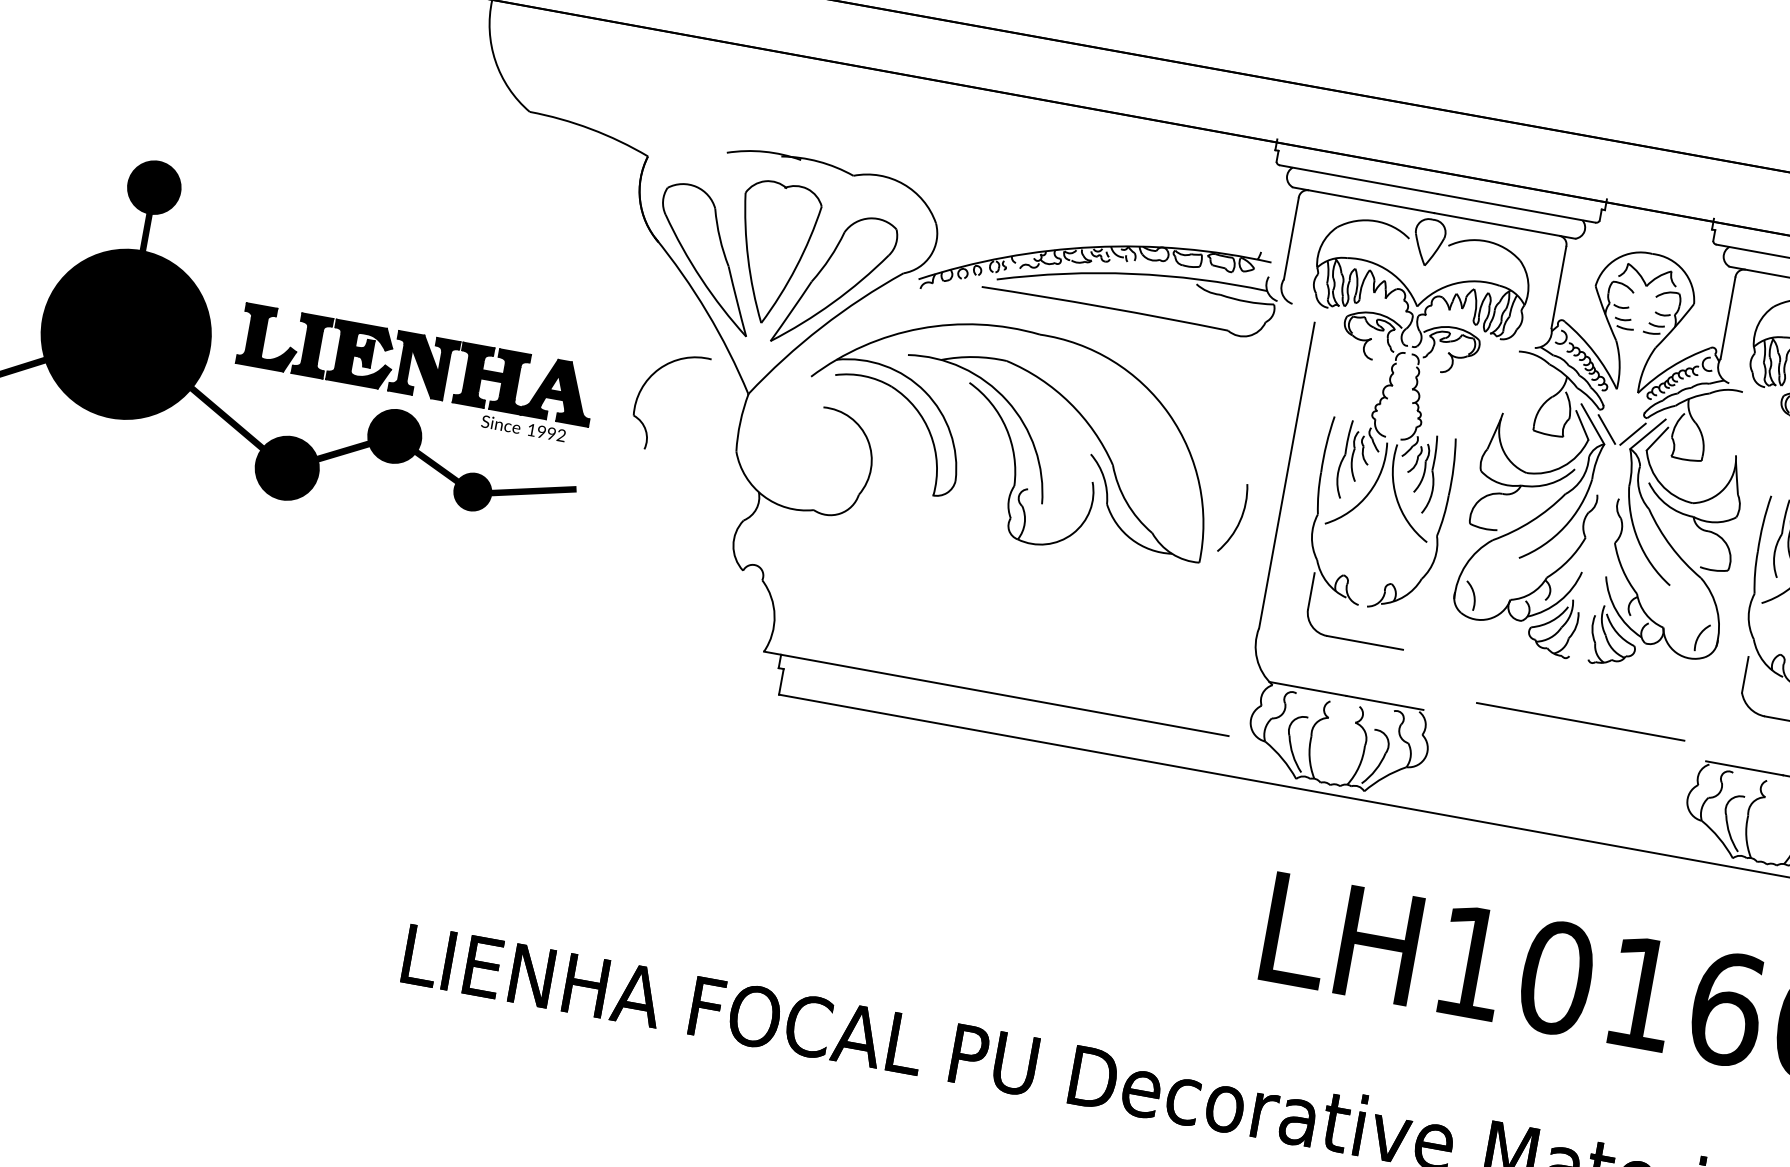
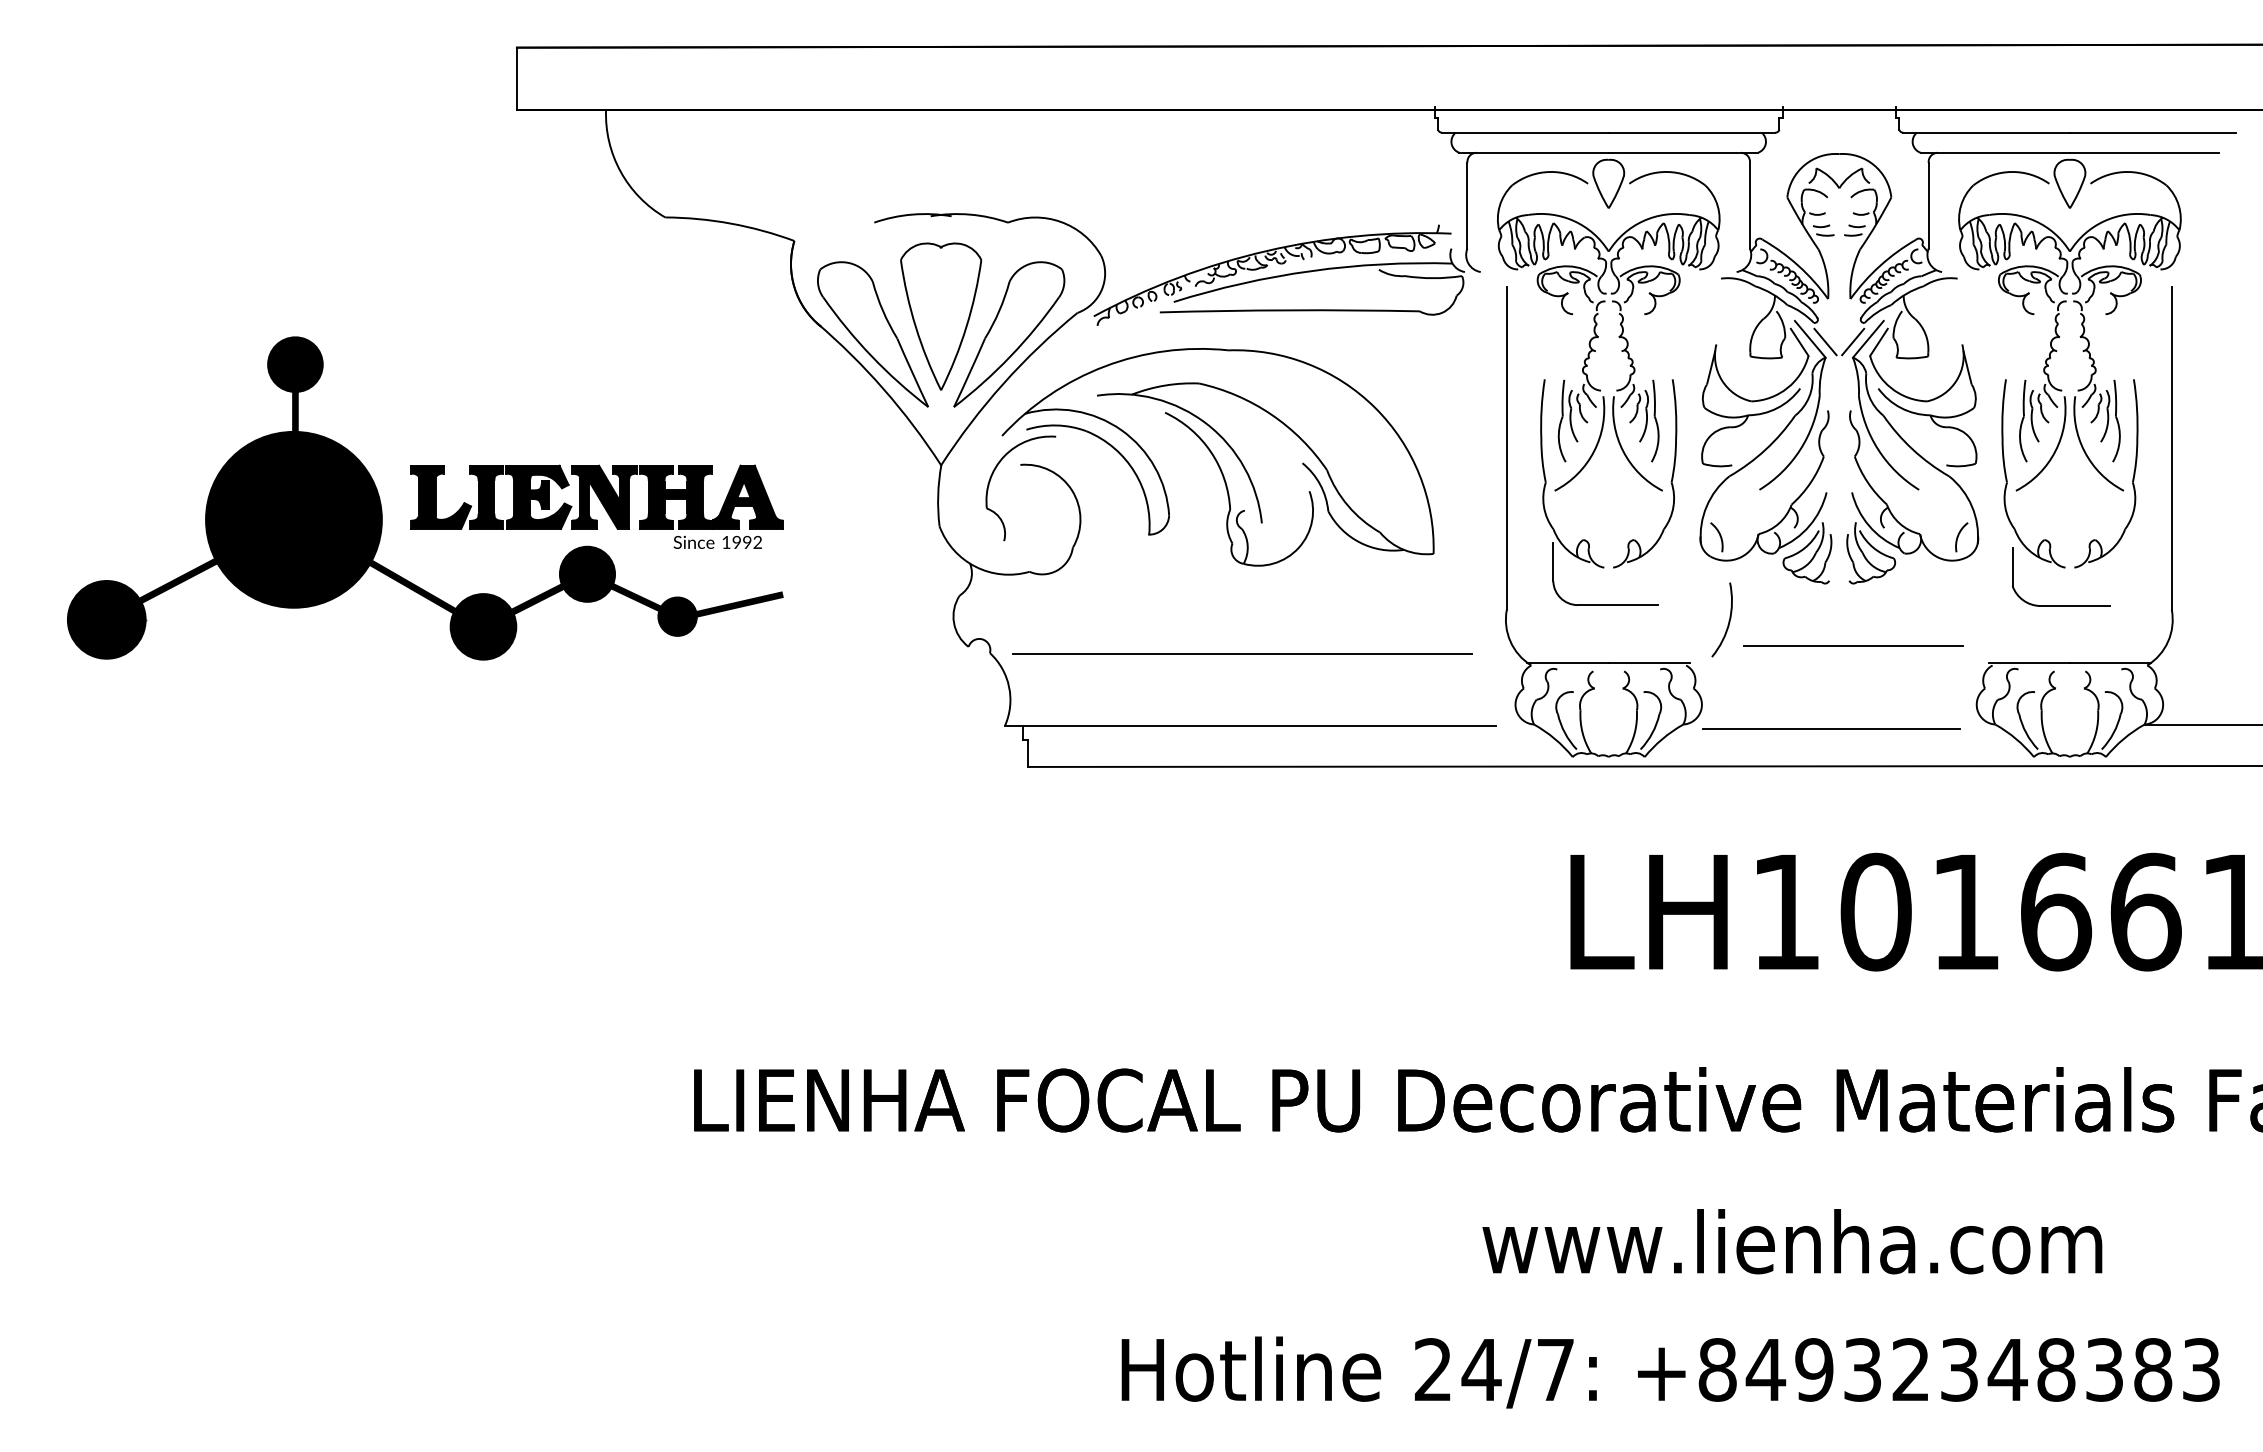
part: (643, 388) -> (991, 479), moved
arc: (1239, 519) -> (1728, 620), moved
line: (1001, 624) -> (1242, 653), added
line: (1545, 796) -> (1830, 728), added

